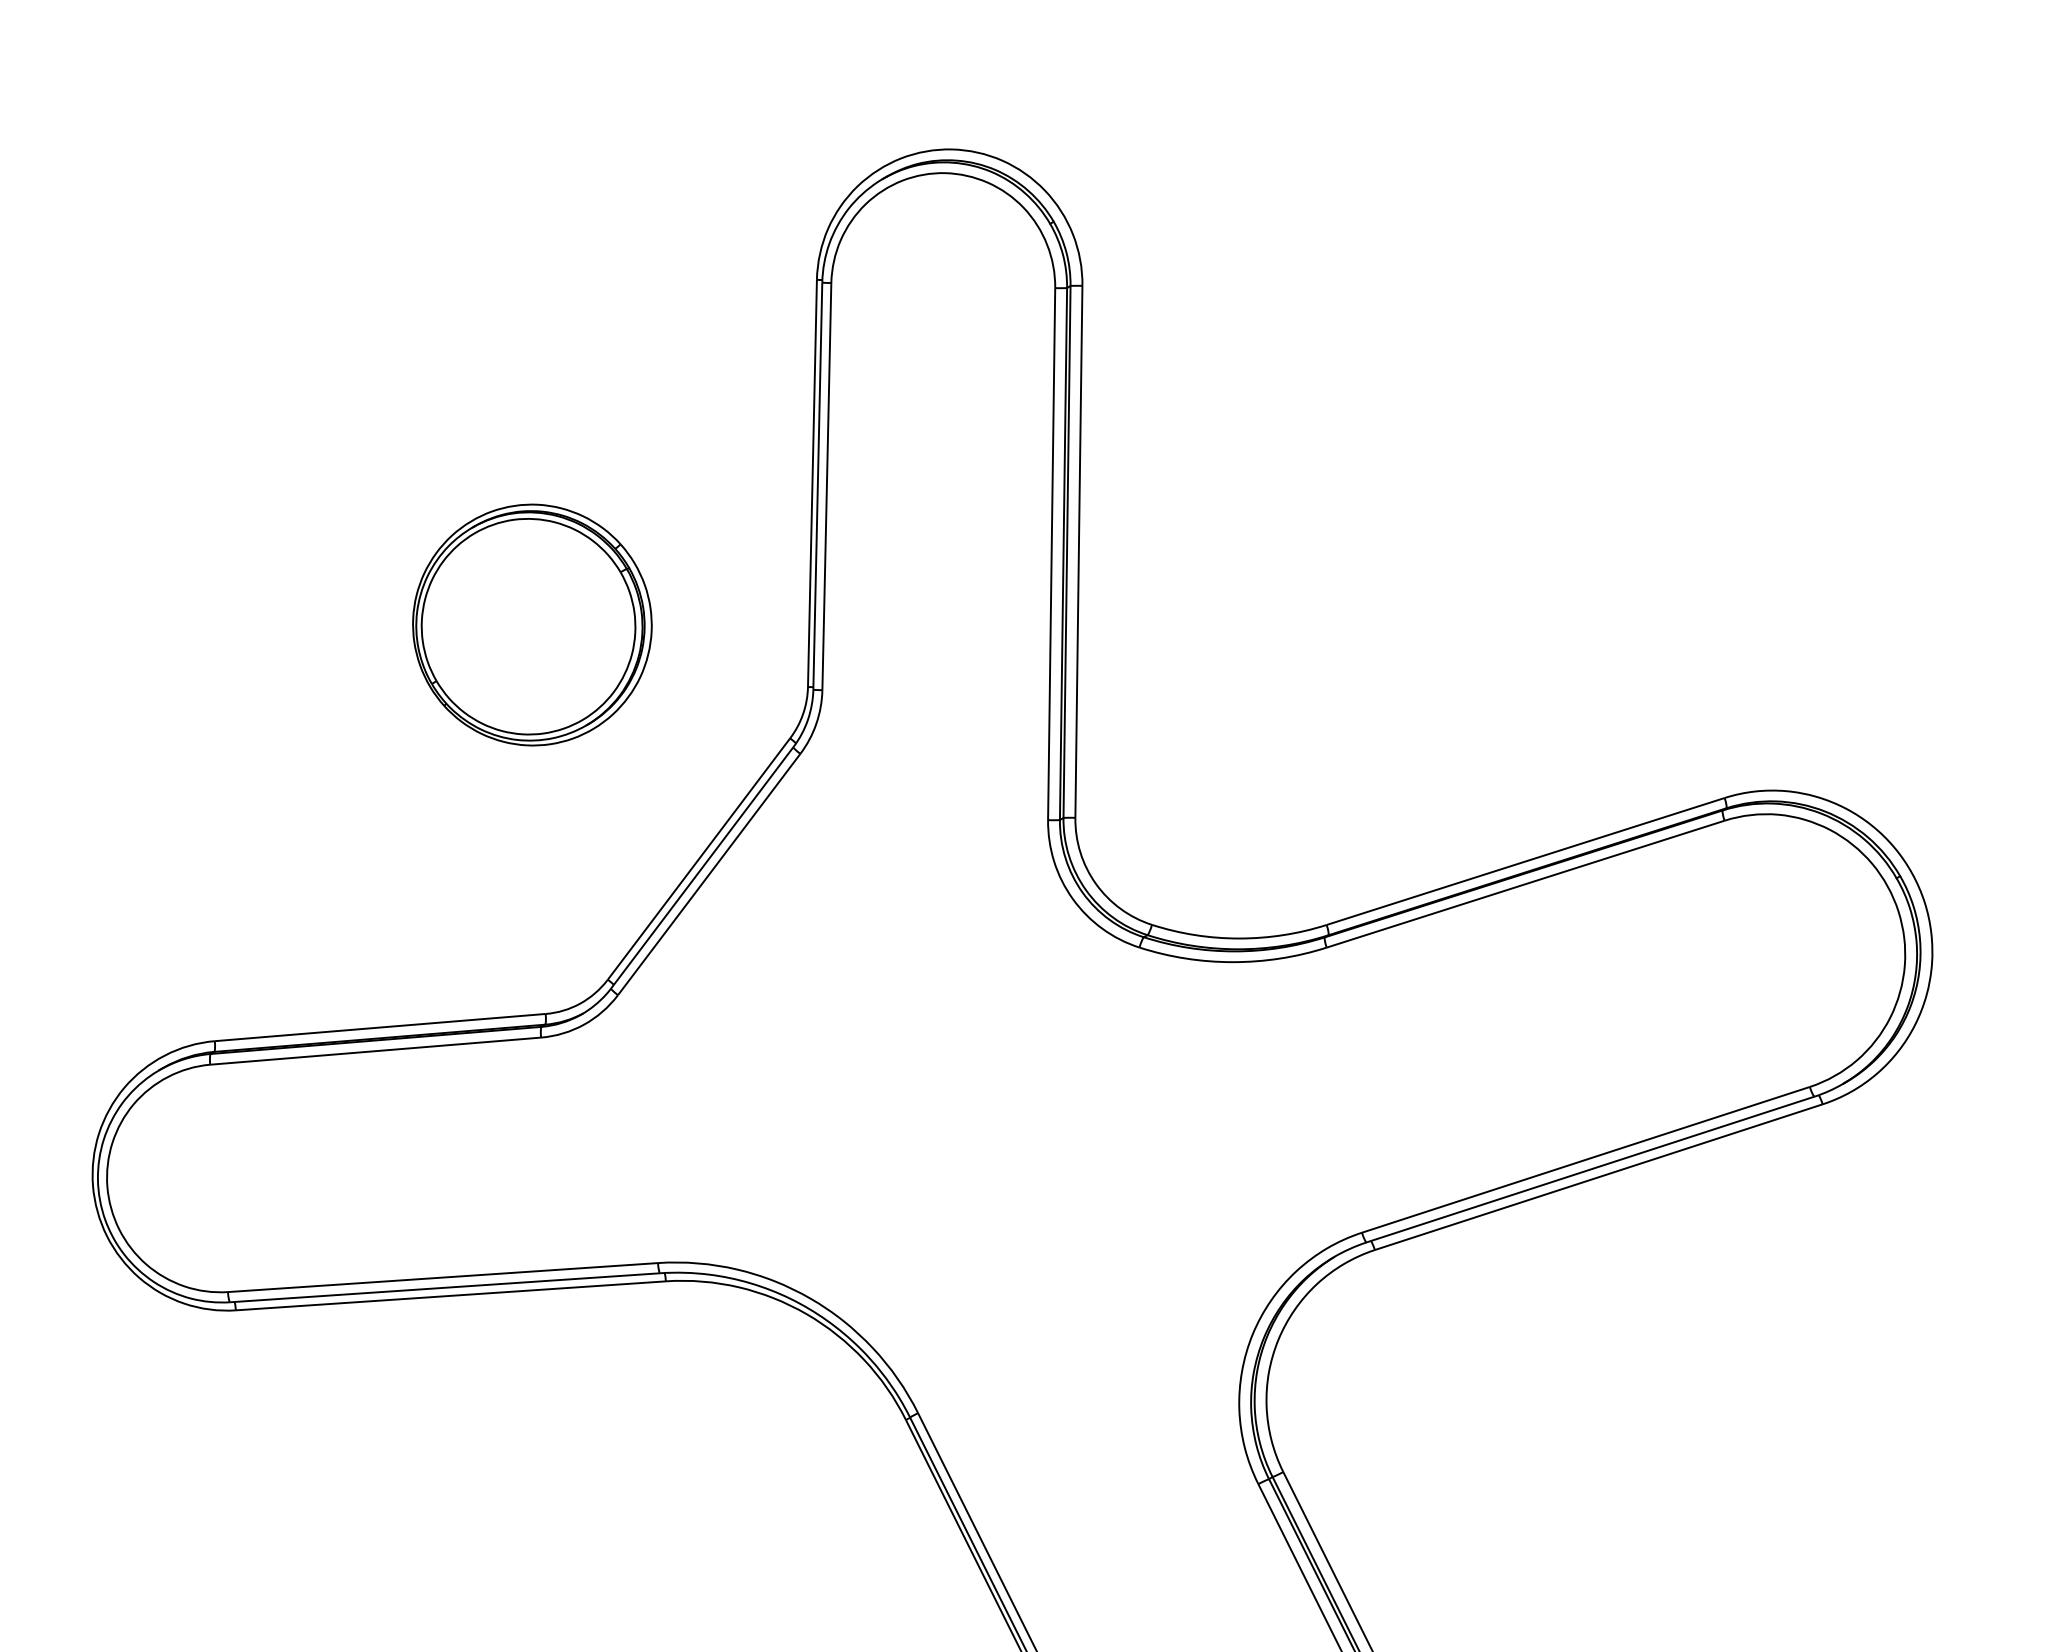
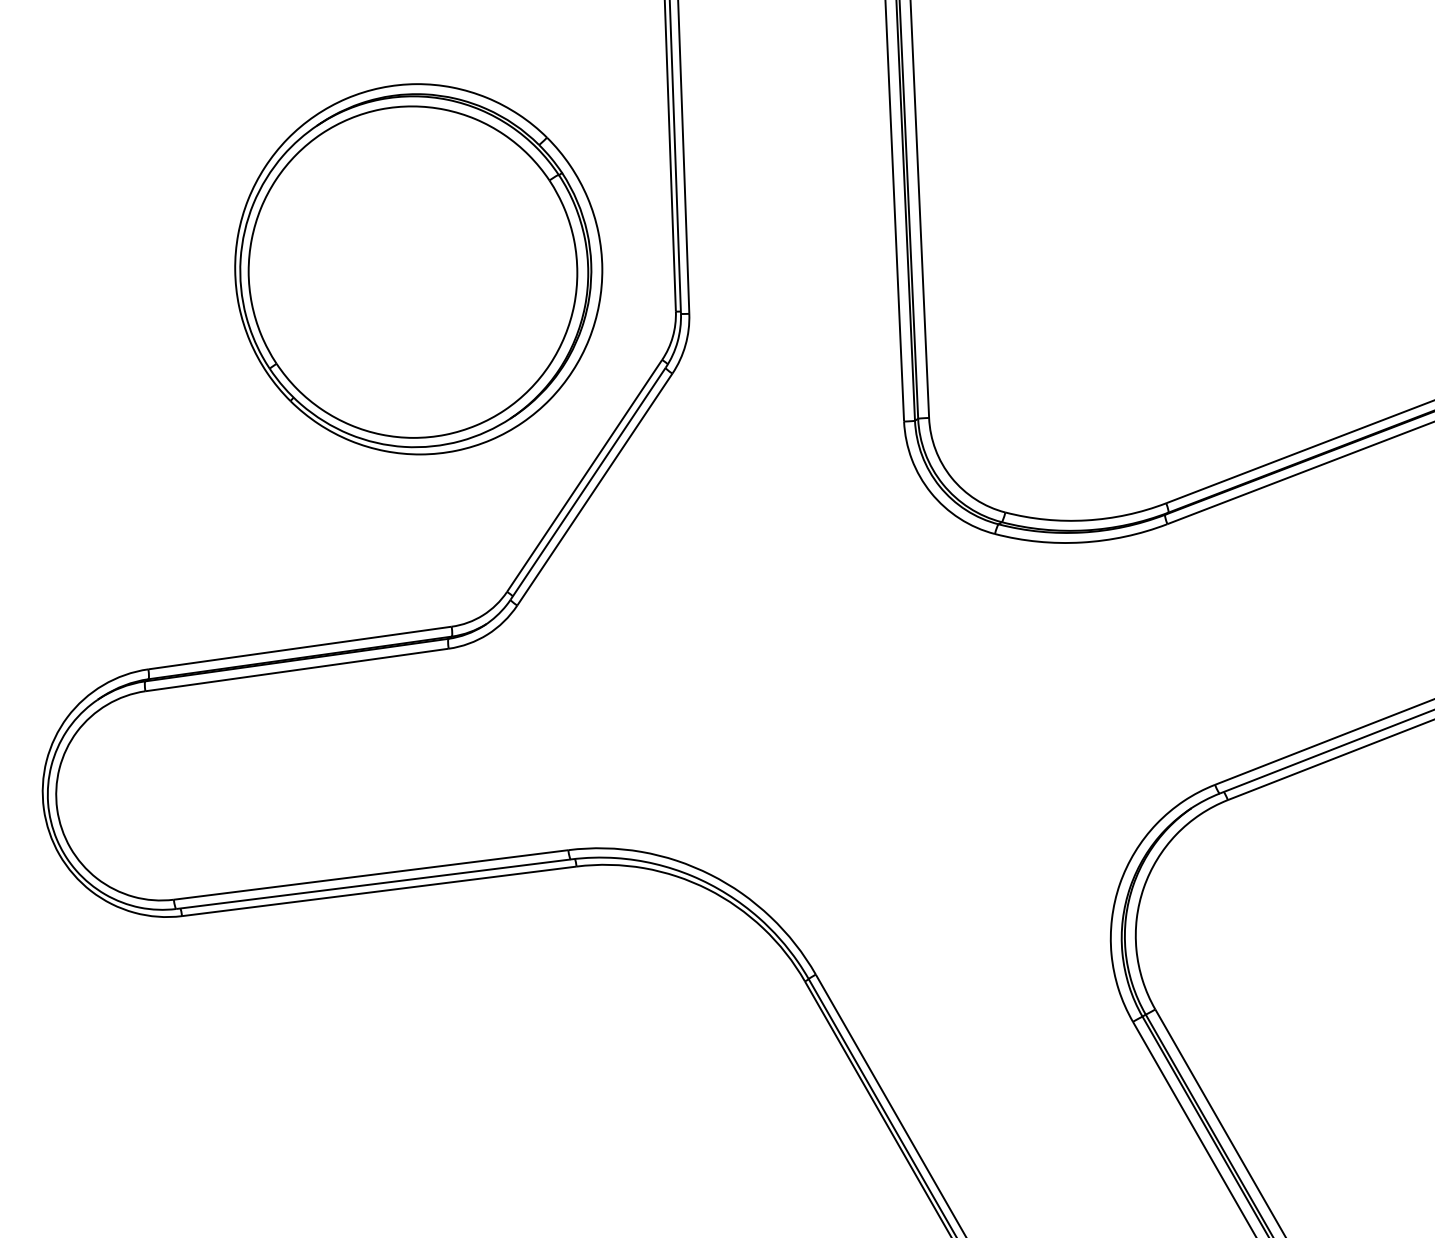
part: (532, 624) -> (418, 268), size x1.67

